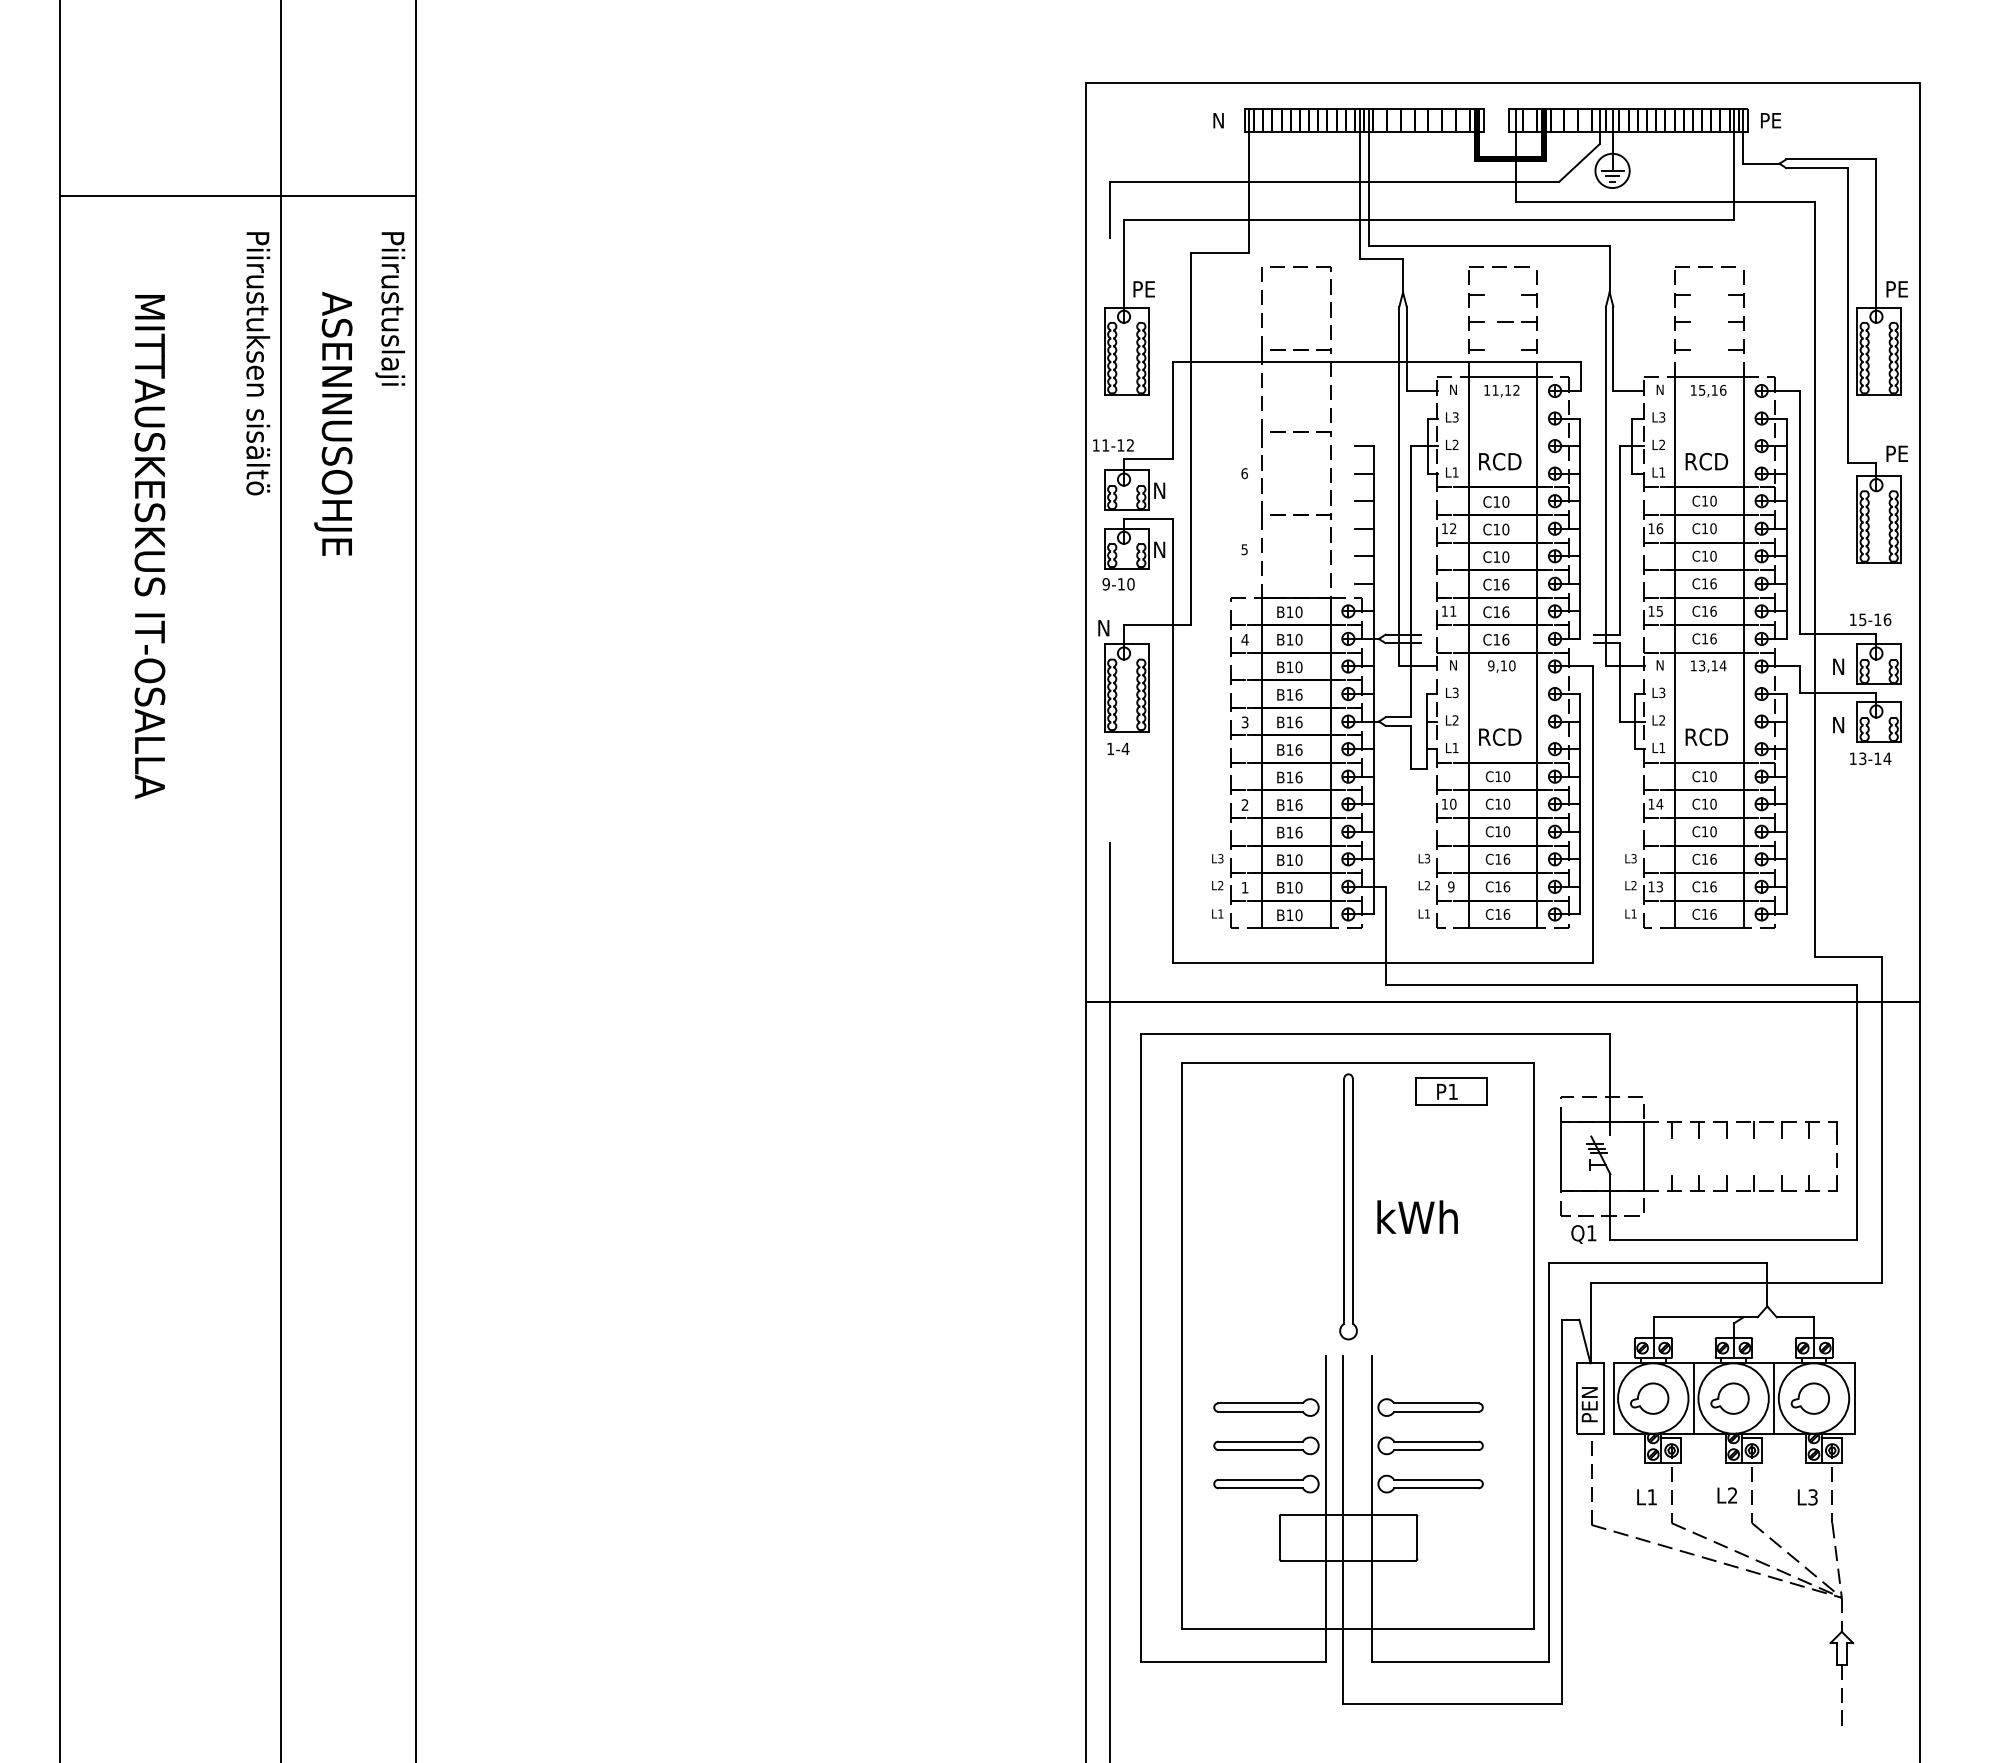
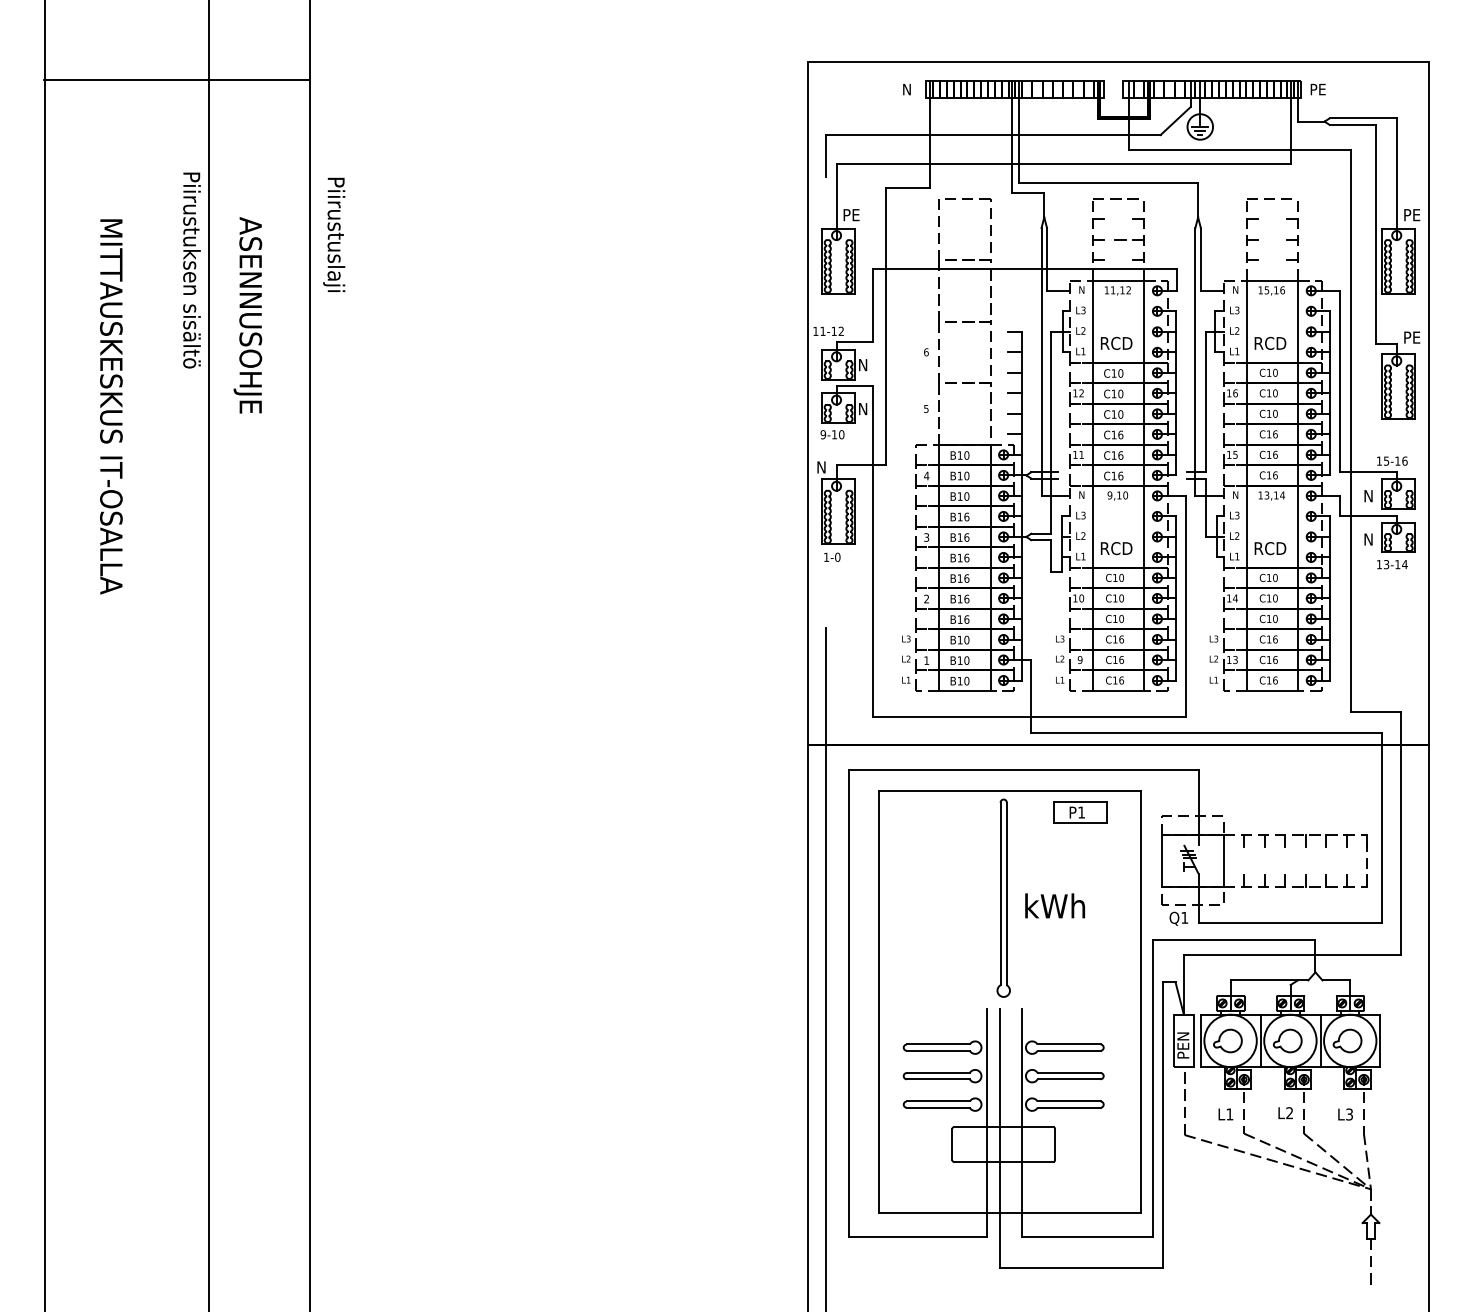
line: (237, 196) -> (176, 79), moved
text: (390, 308) -> (334, 234), moved
text: (1125, 748) -> (837, 556), 1-4 -> 1-0

